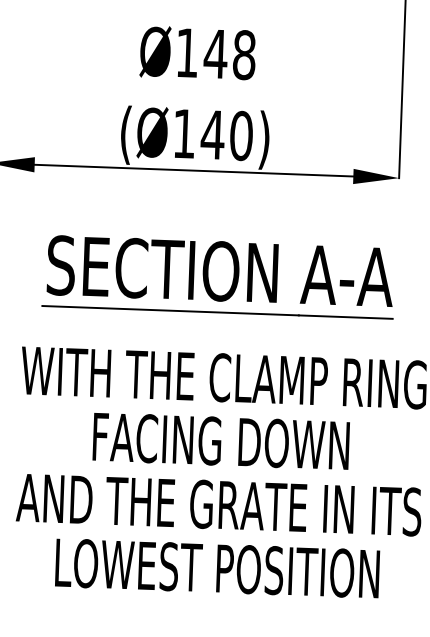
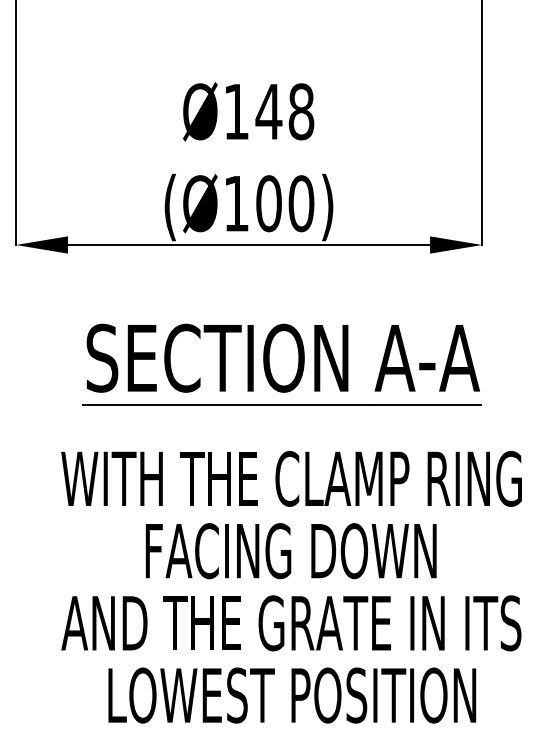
text: (212, 134) -> (268, 203), (Ø140) -> (Ø100)

